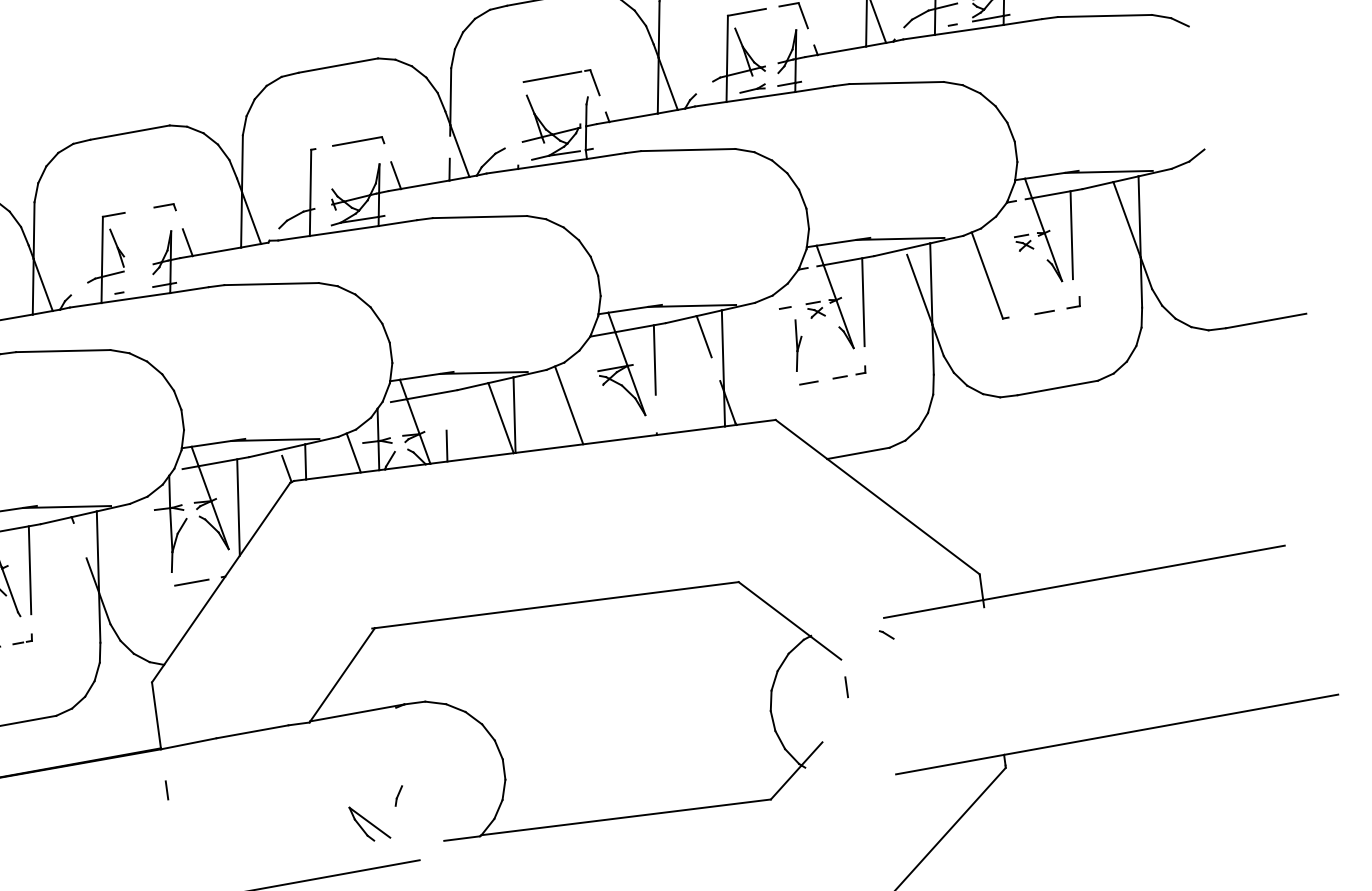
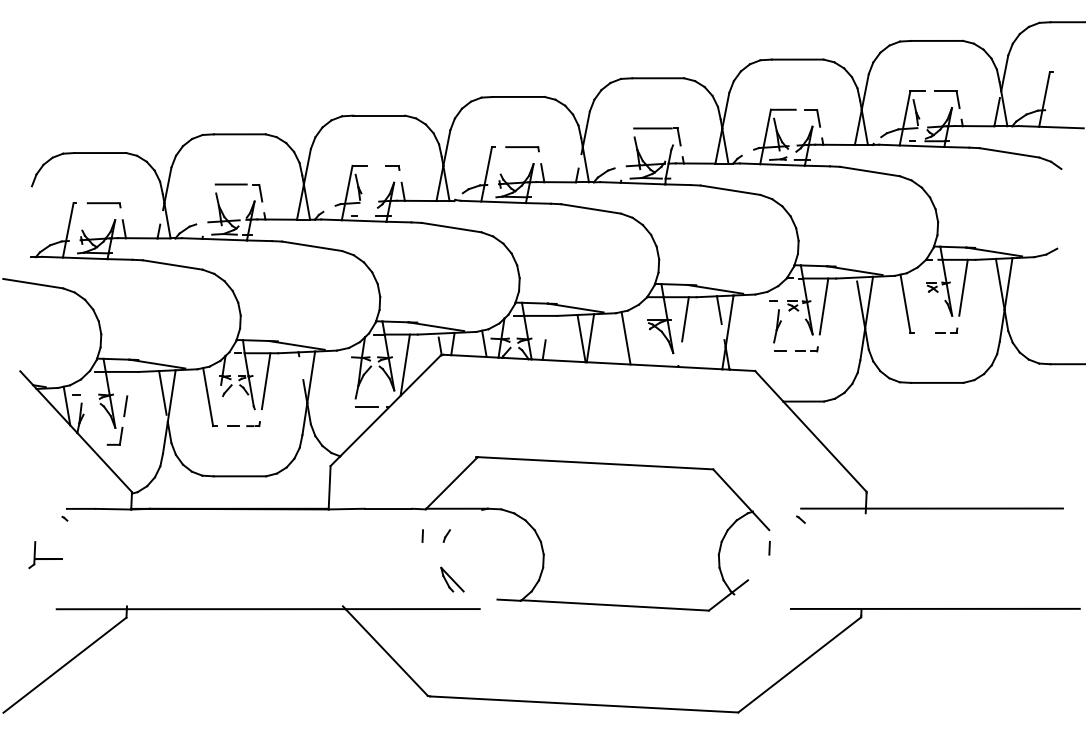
part: (1057, 305) -> (946, 330), size x0.71
line: (166, 789) -> (422, 535), moved
line: (398, 795) -> (446, 535), moved

